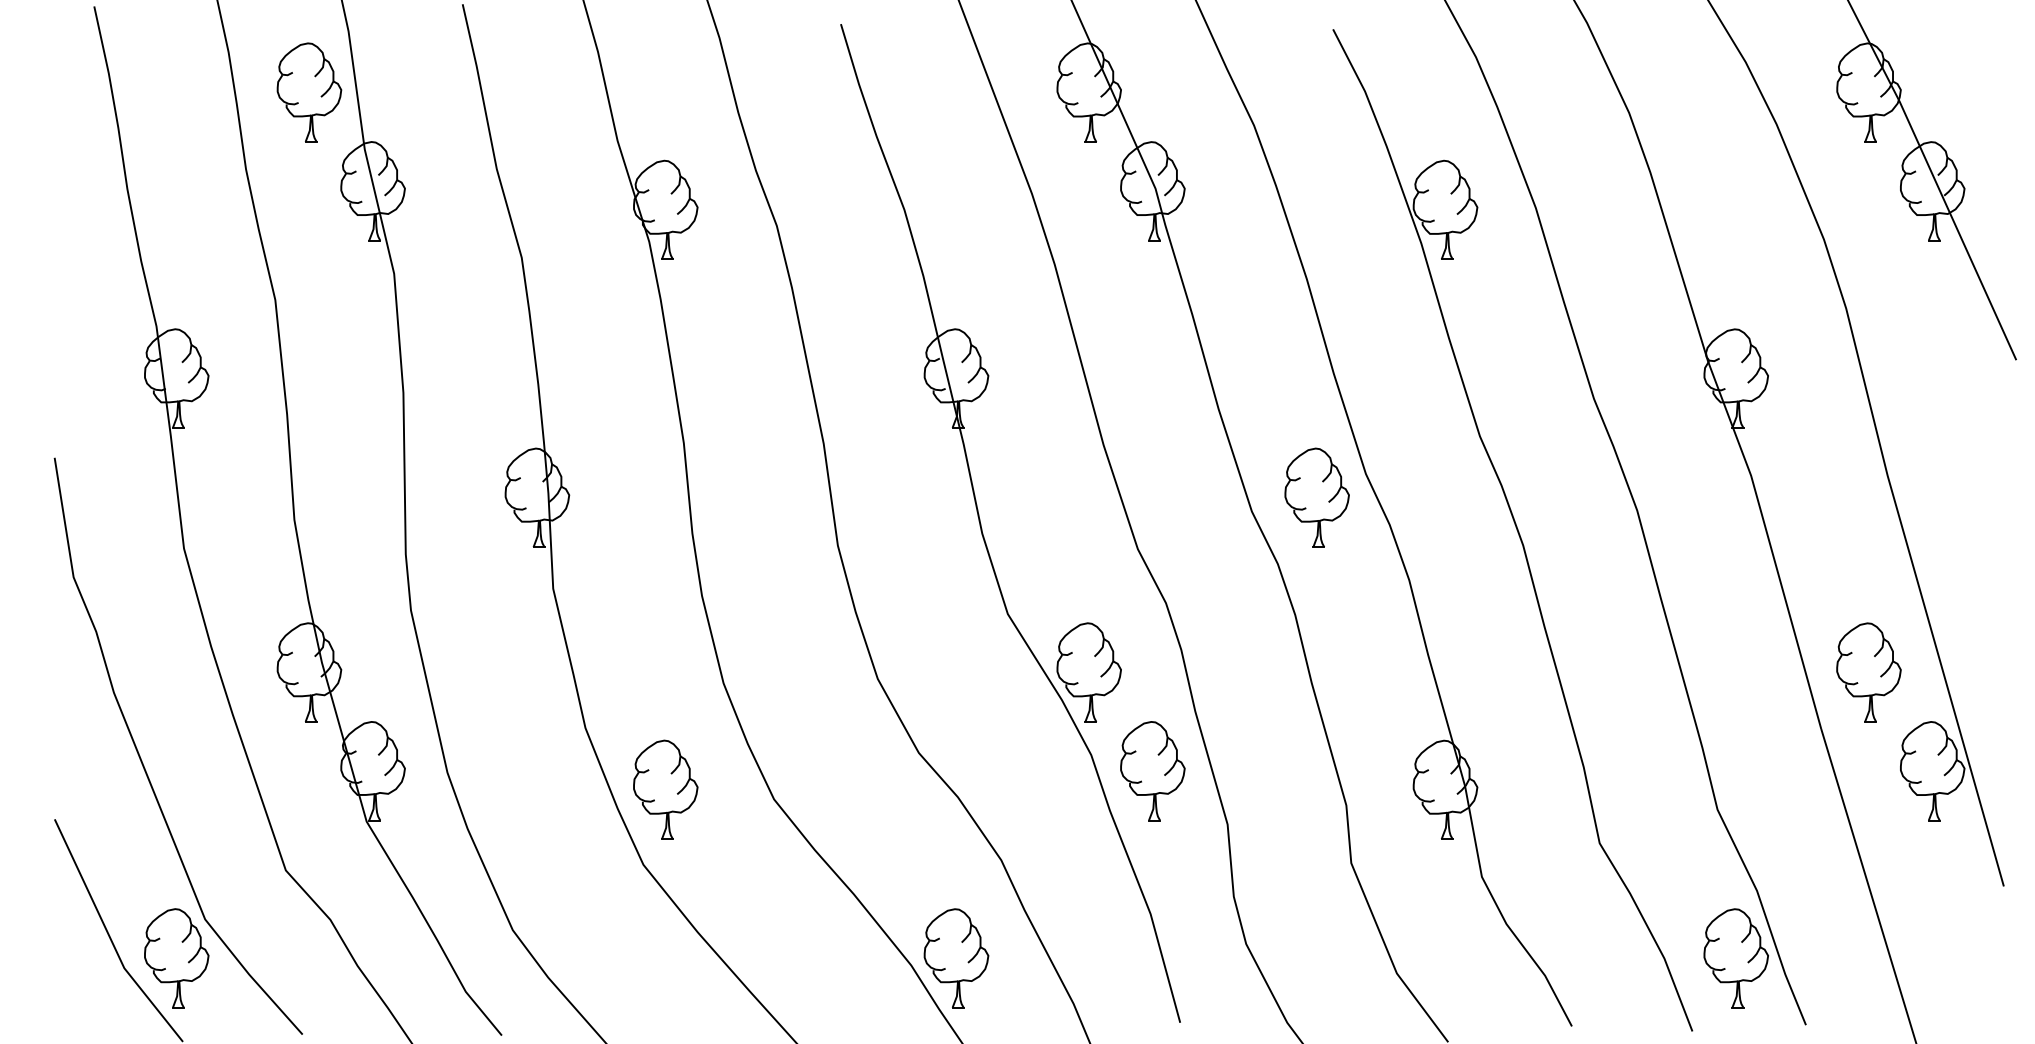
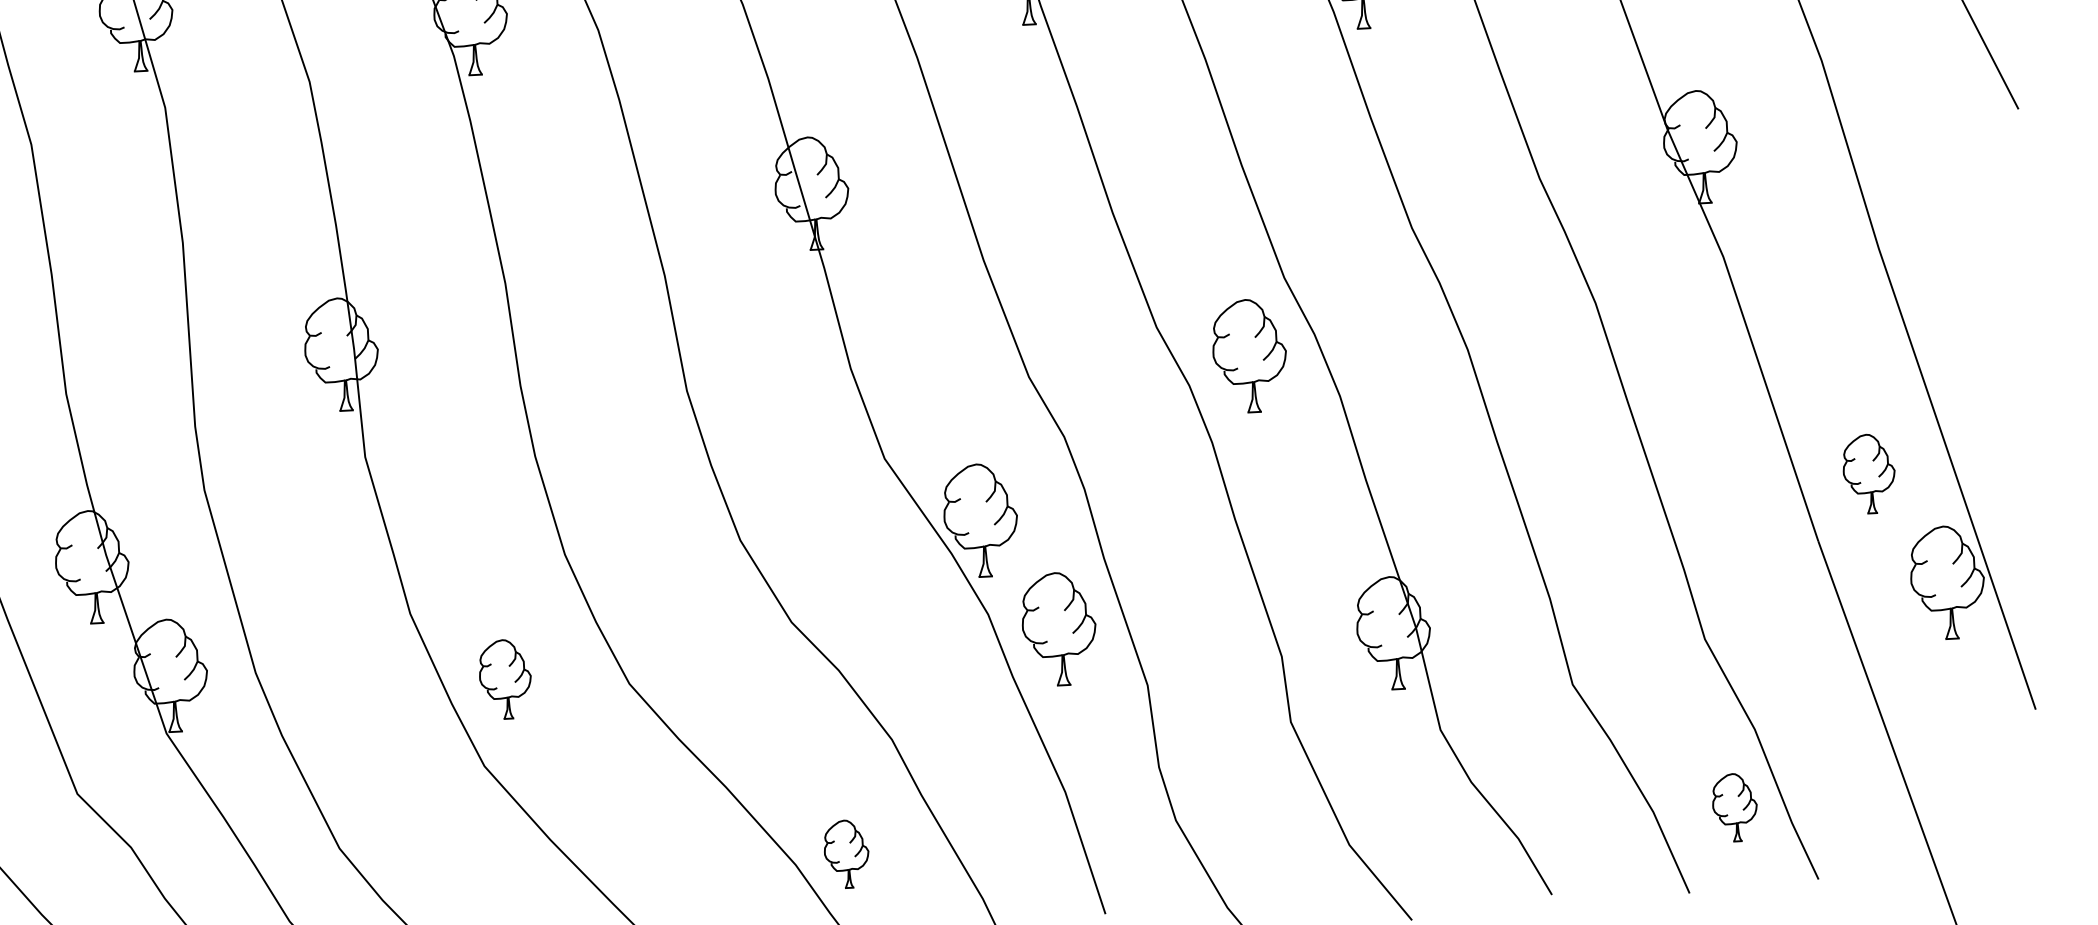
part: (1316, 497) -> (1249, 355), moved
part: (1868, 672) -> (1868, 473), size x0.7
part: (665, 789) -> (505, 679), size x0.7
part: (956, 958) -> (846, 854), size x0.6
part: (1735, 958) -> (1734, 807), size x0.6

